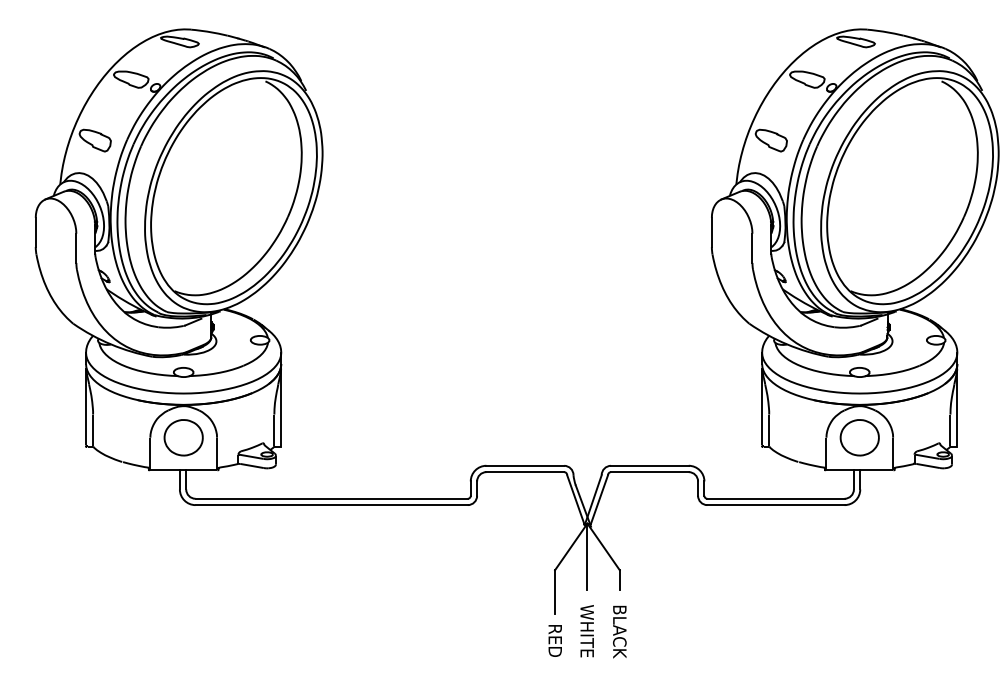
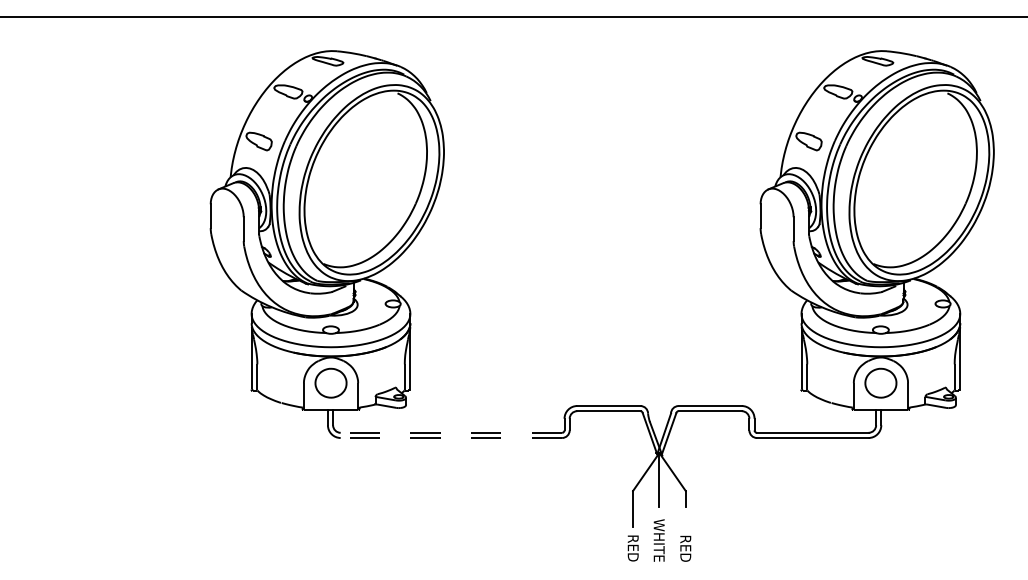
line: (331, 498) -> (451, 432), solid -> dashed
line: (331, 505) -> (451, 438), solid -> dashed
text: (619, 632) -> (685, 541), BLACK -> RED

